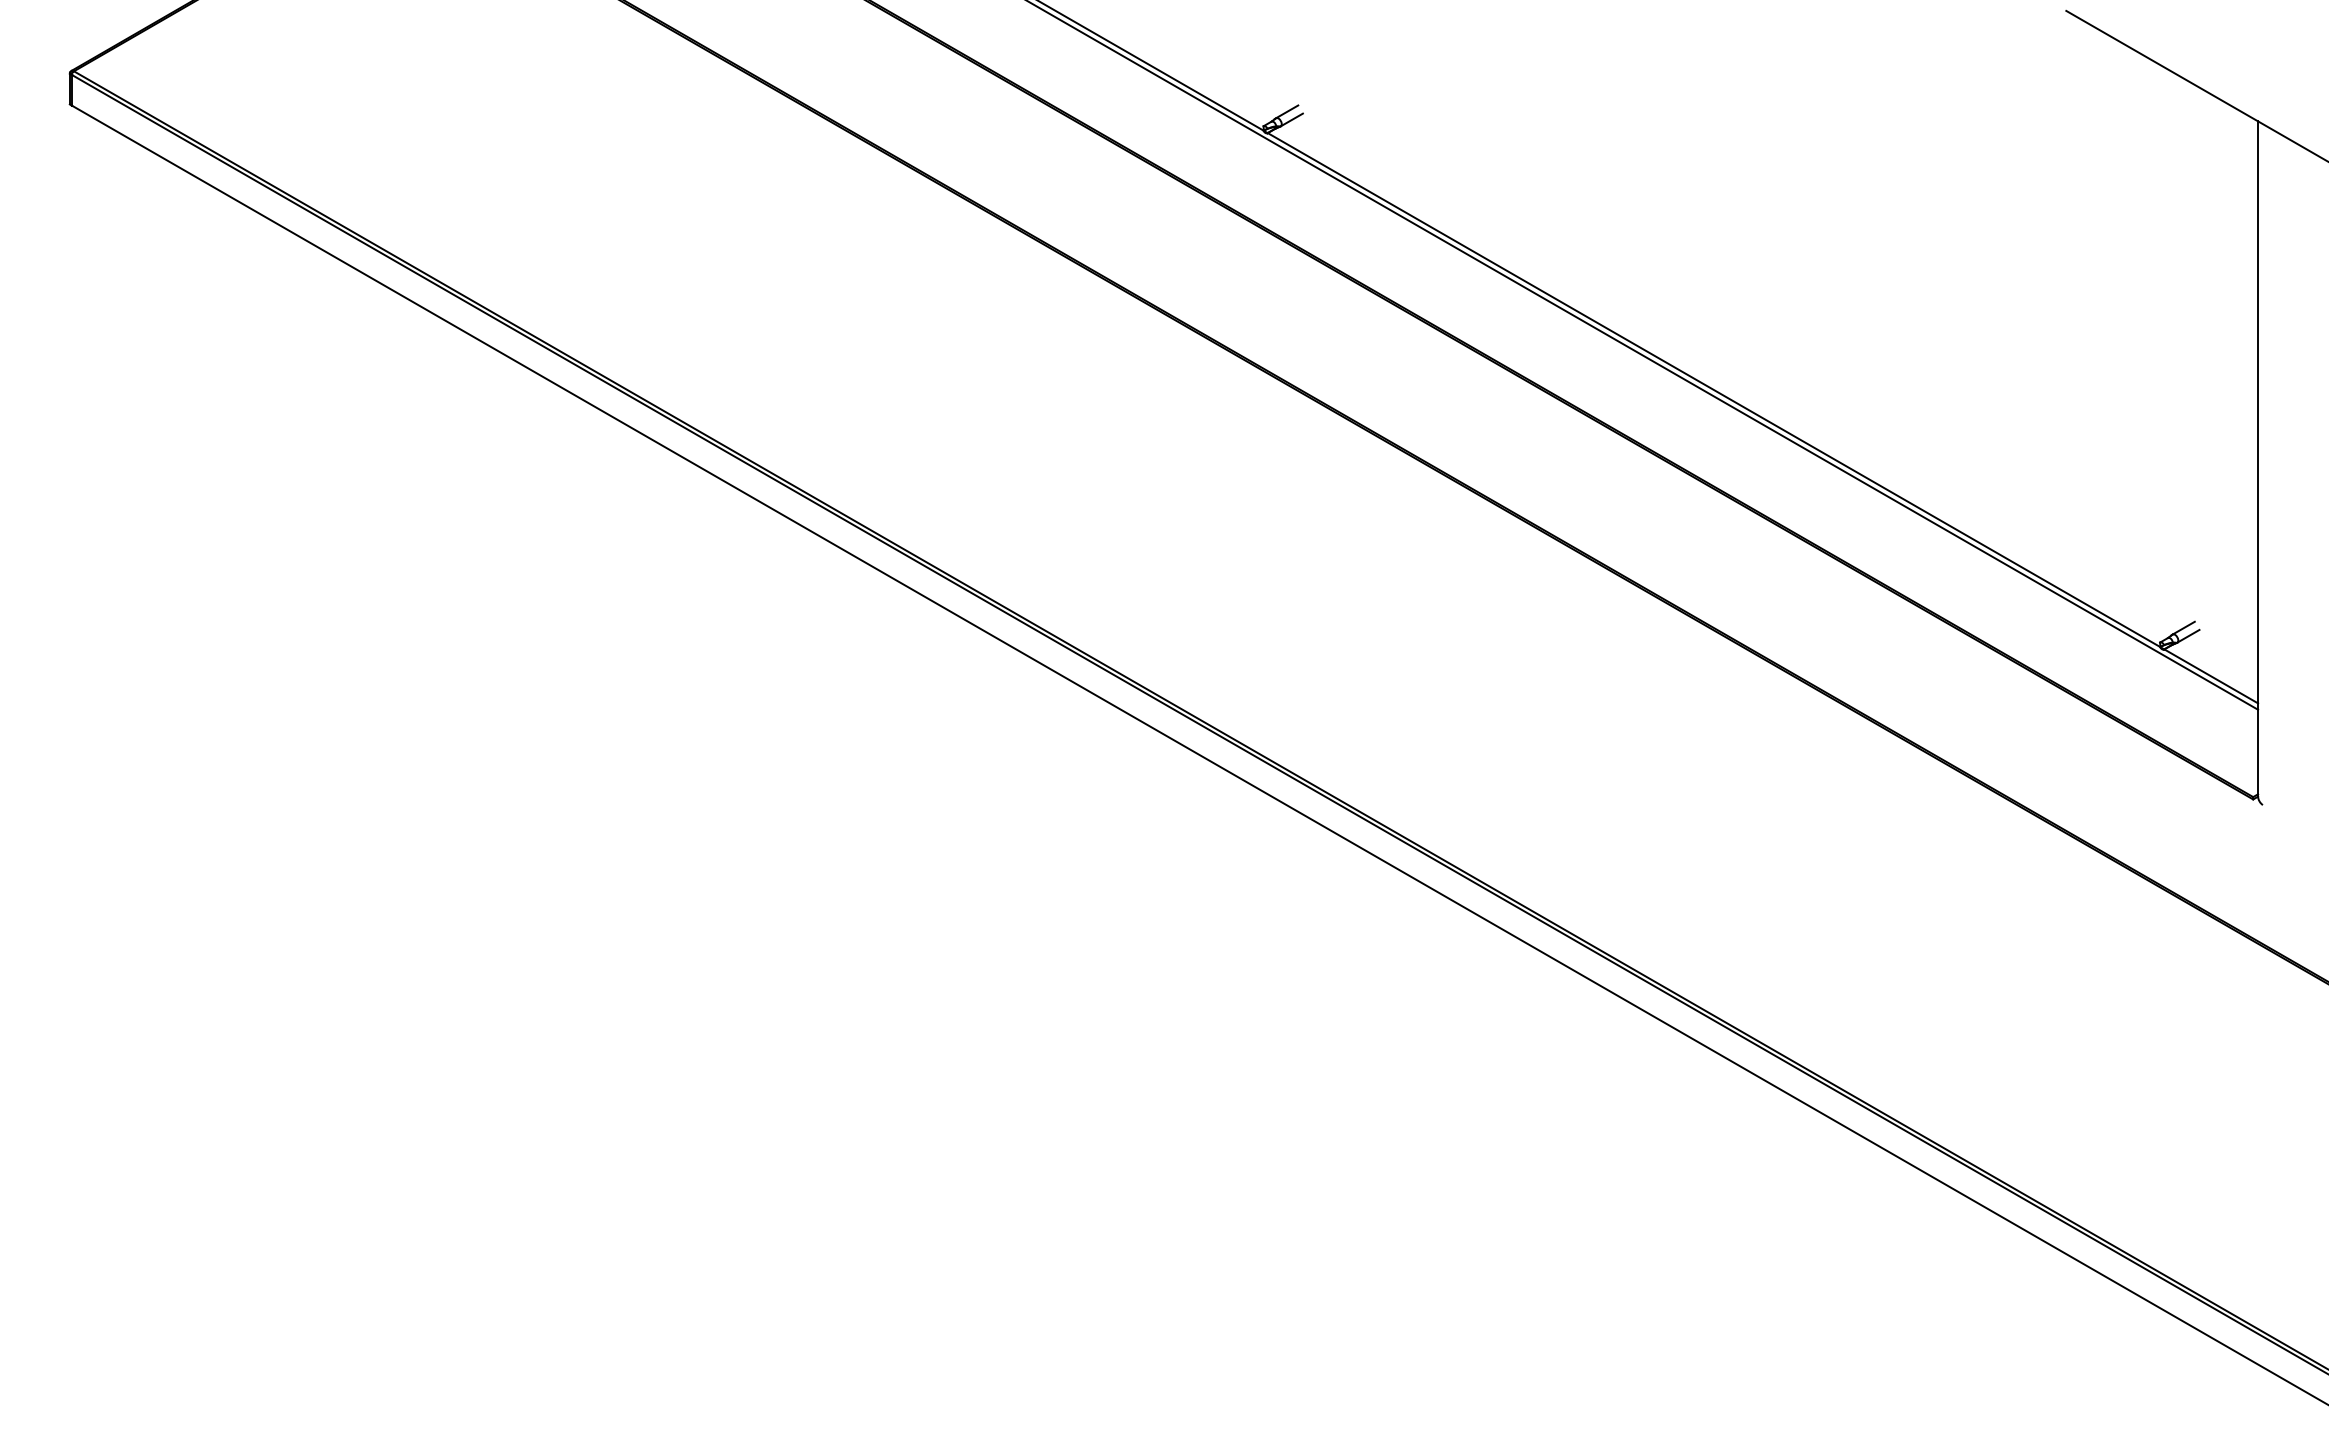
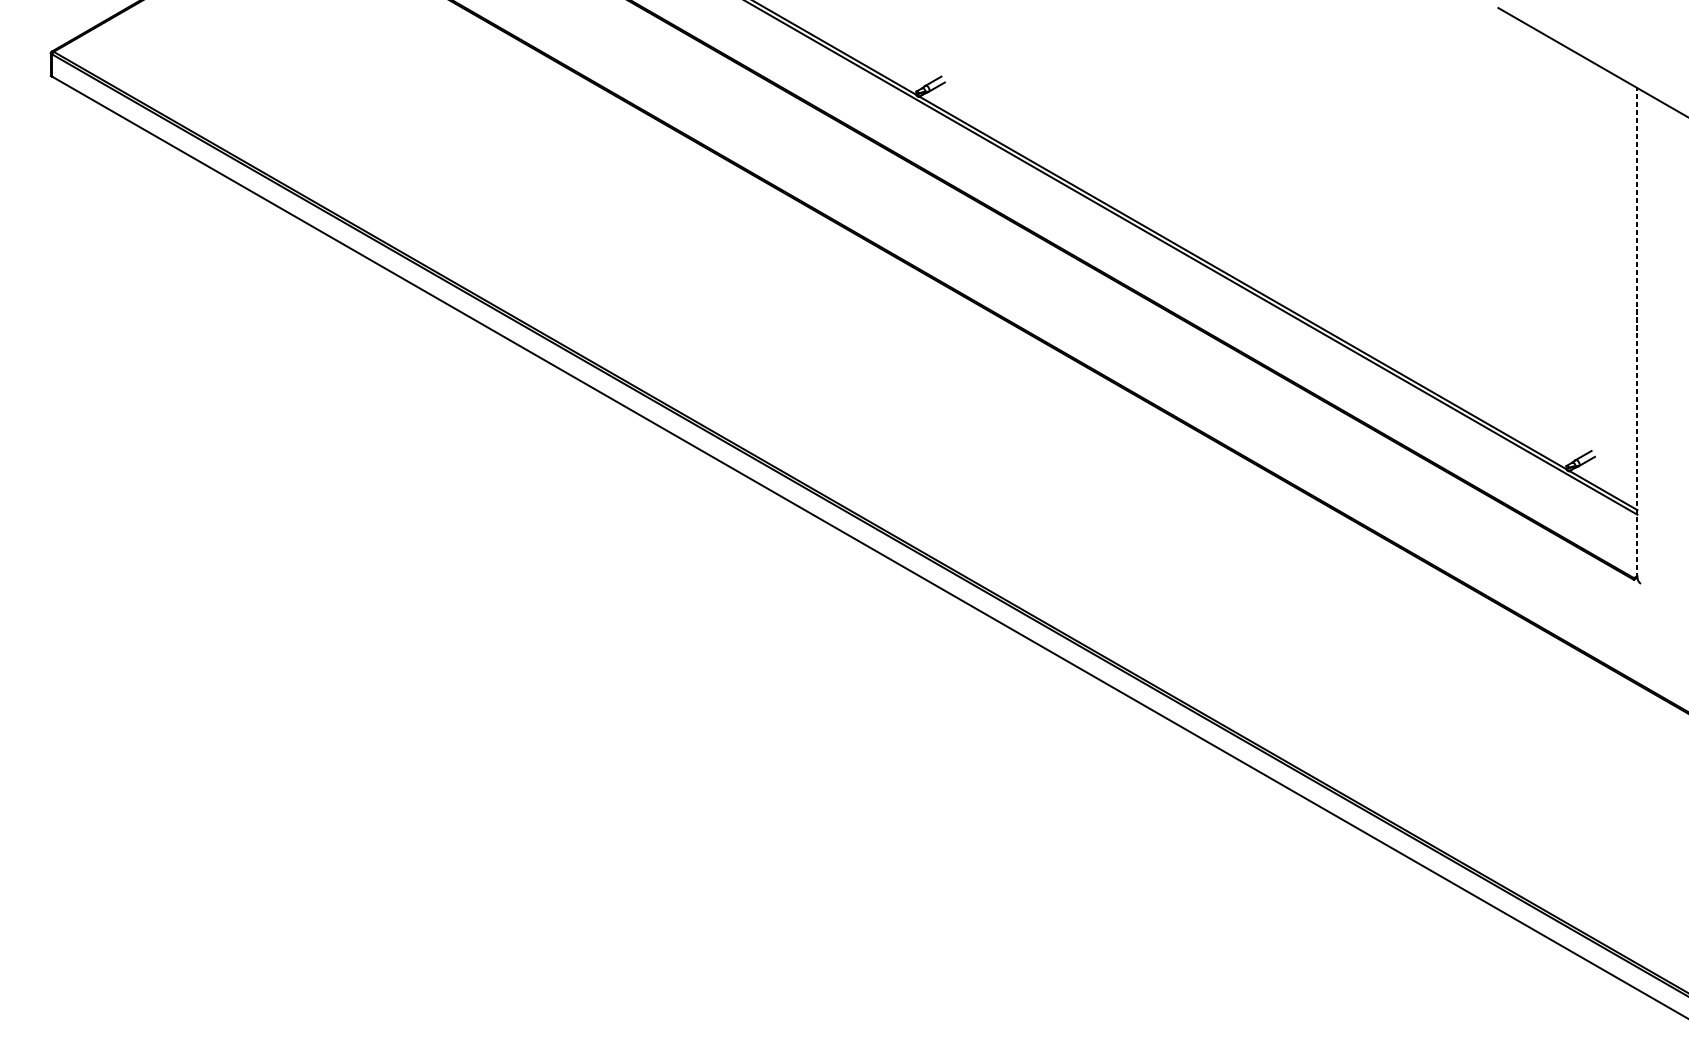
line: (2258, 459) -> (1637, 333), solid -> dashed

